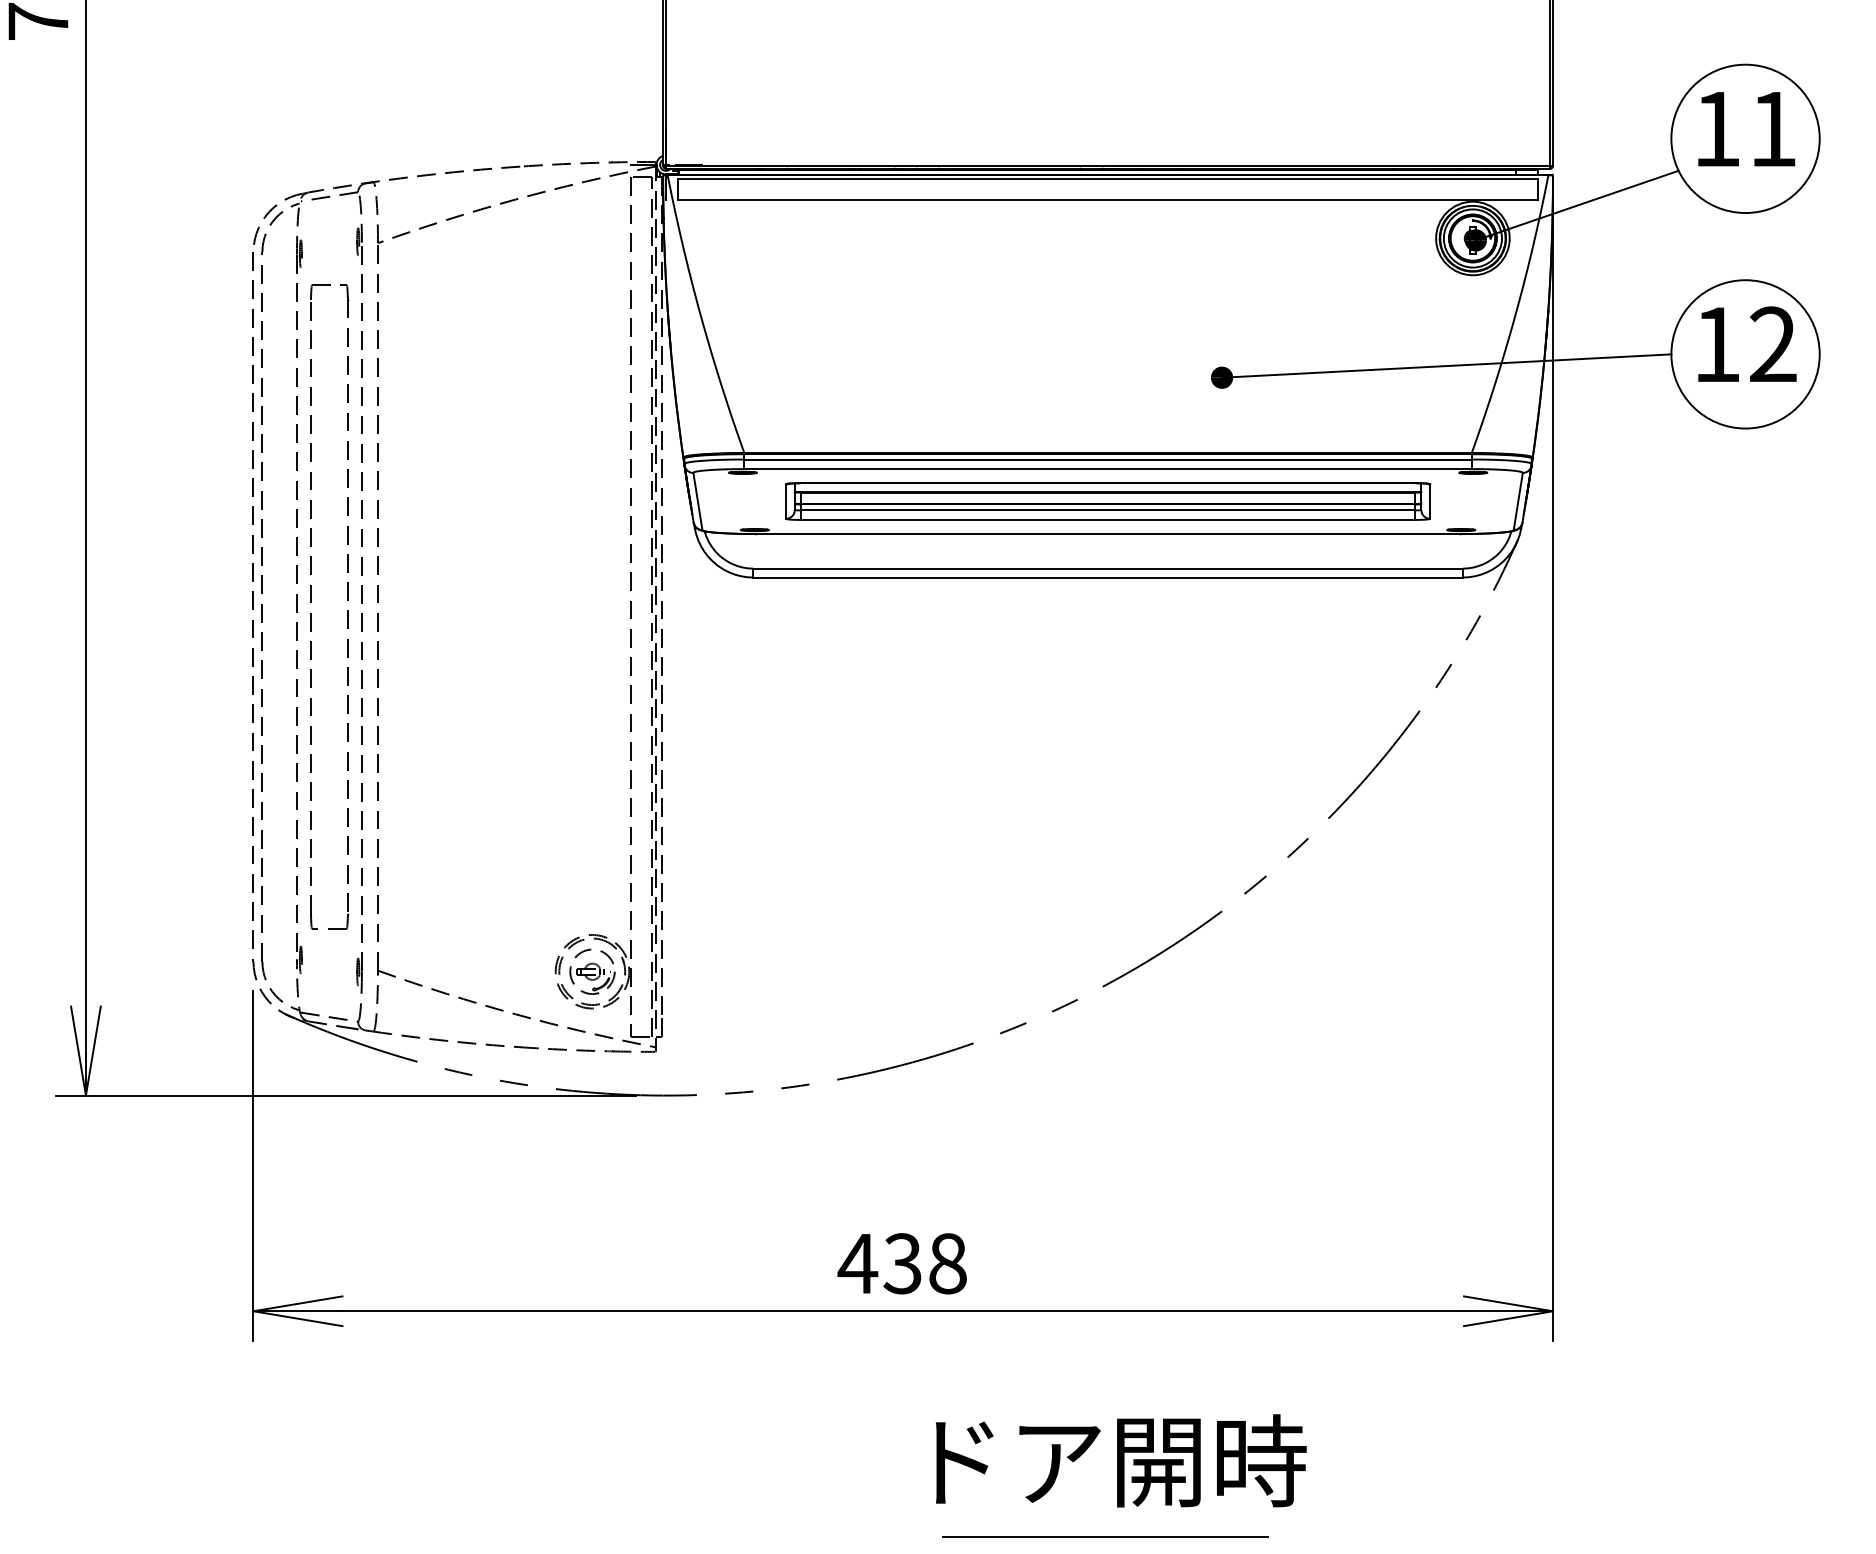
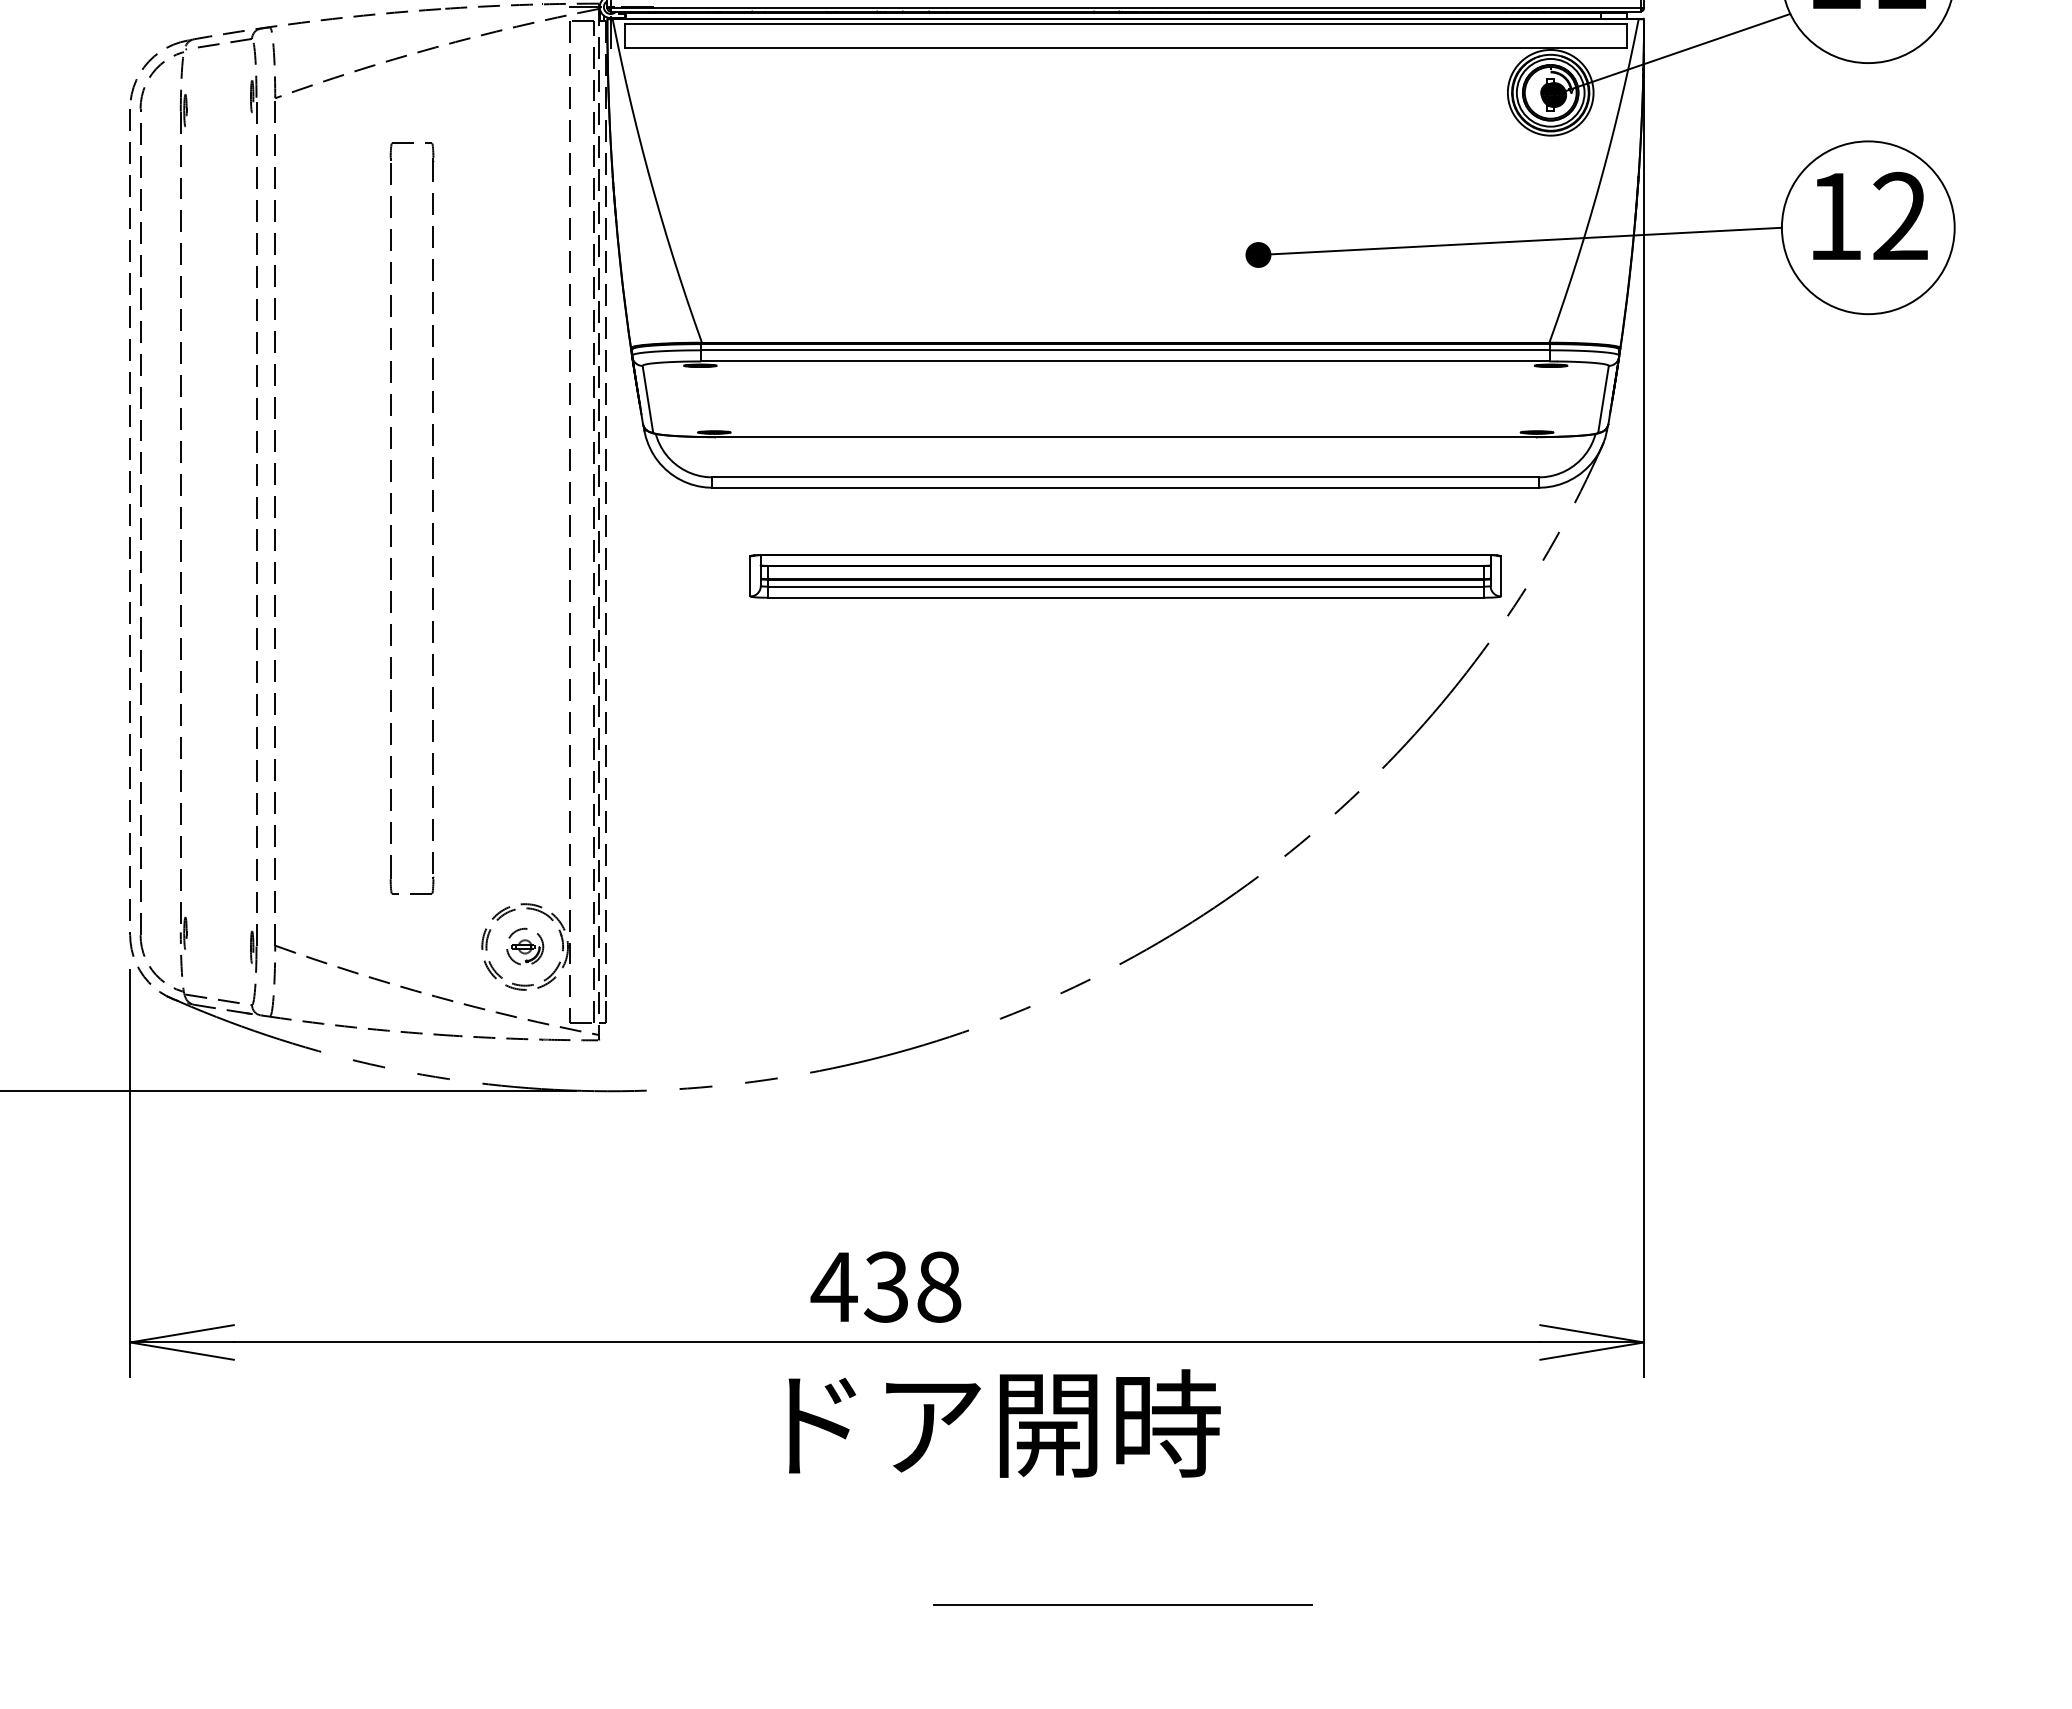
part: (1108, 501) -> (1126, 576), moved
part: (311, 602) -> (391, 513), moved
part: (592, 971) -> (525, 946), size x0.7
text: (1121, 1460) -> (1005, 1423), moved

